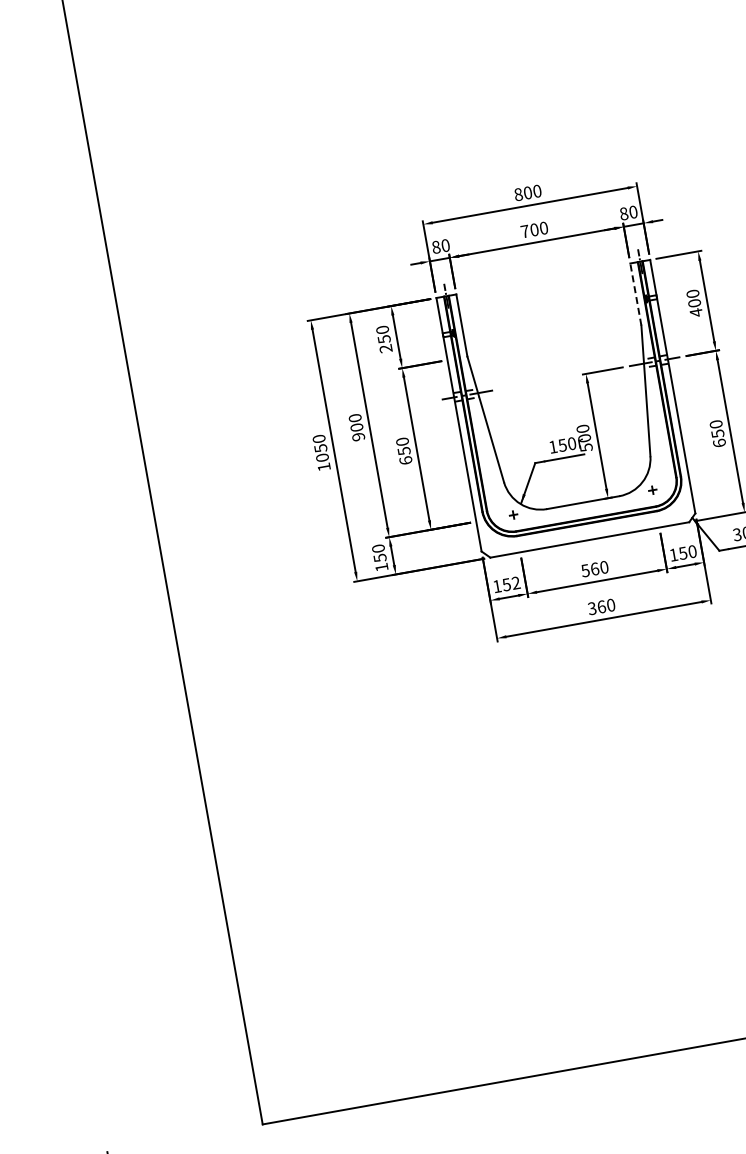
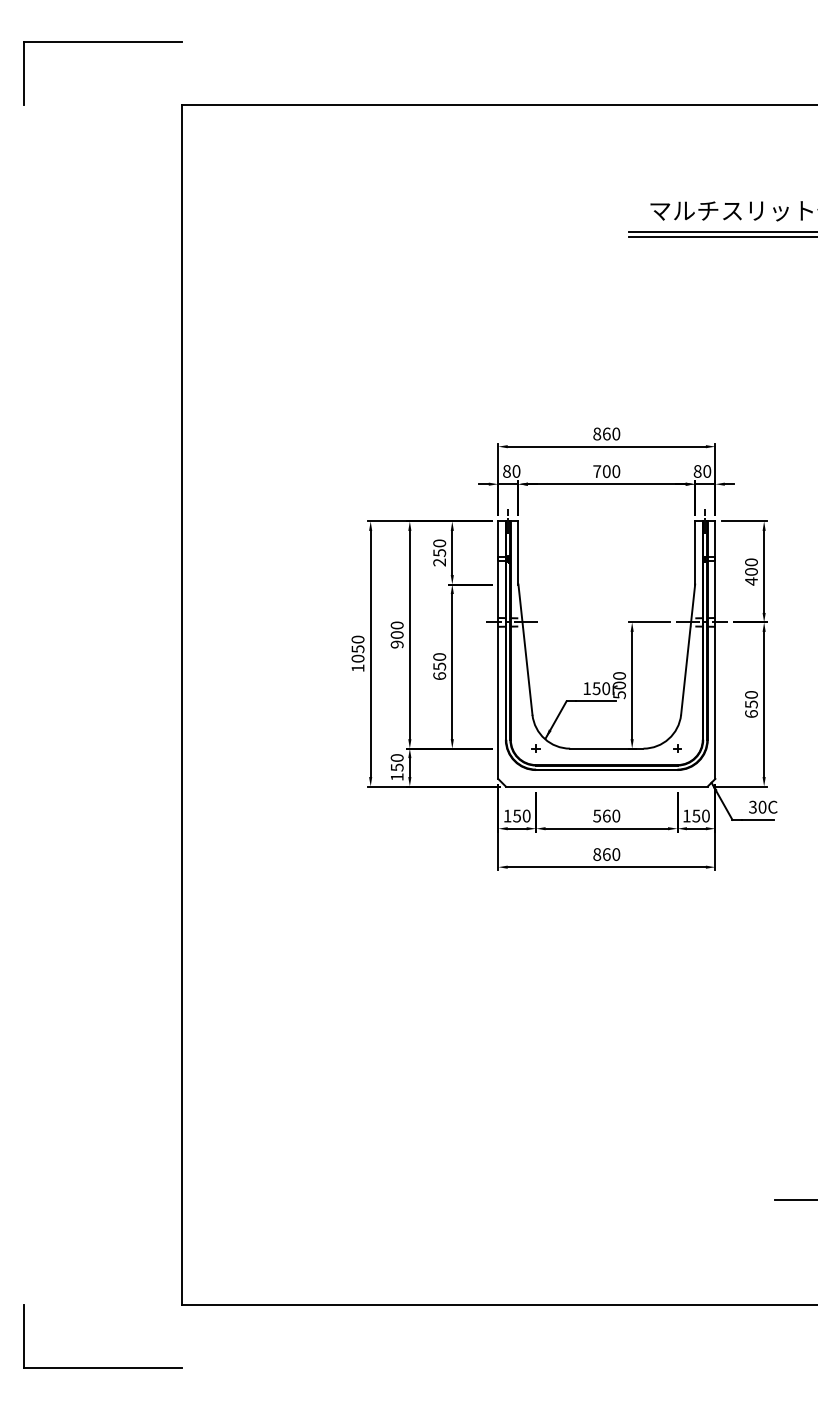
text: (527, 192) -> (606, 433), 800 -> 860
line: (636, 294) -> (695, 552), dashed -> solid
text: (515, 582) -> (526, 815), 152 -> 150
text: (592, 608) -> (597, 854), 360 -> 860

